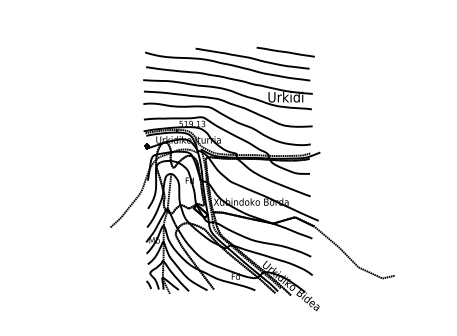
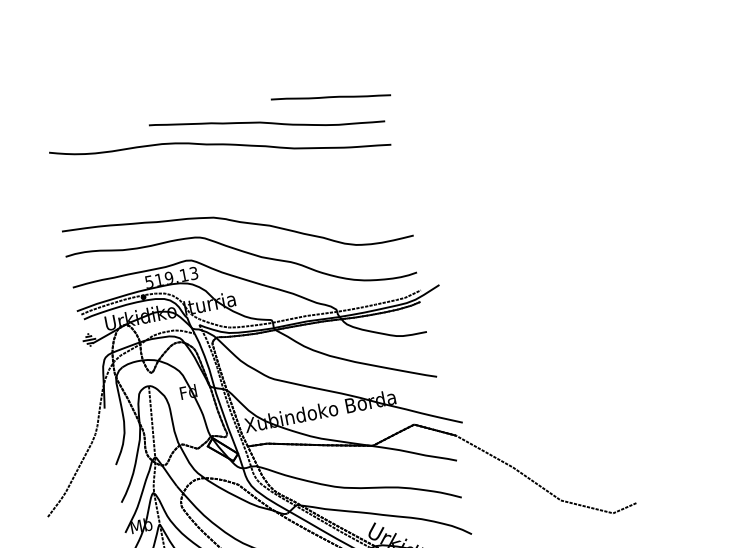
part: (227, 88) -> (228, 192), removed

